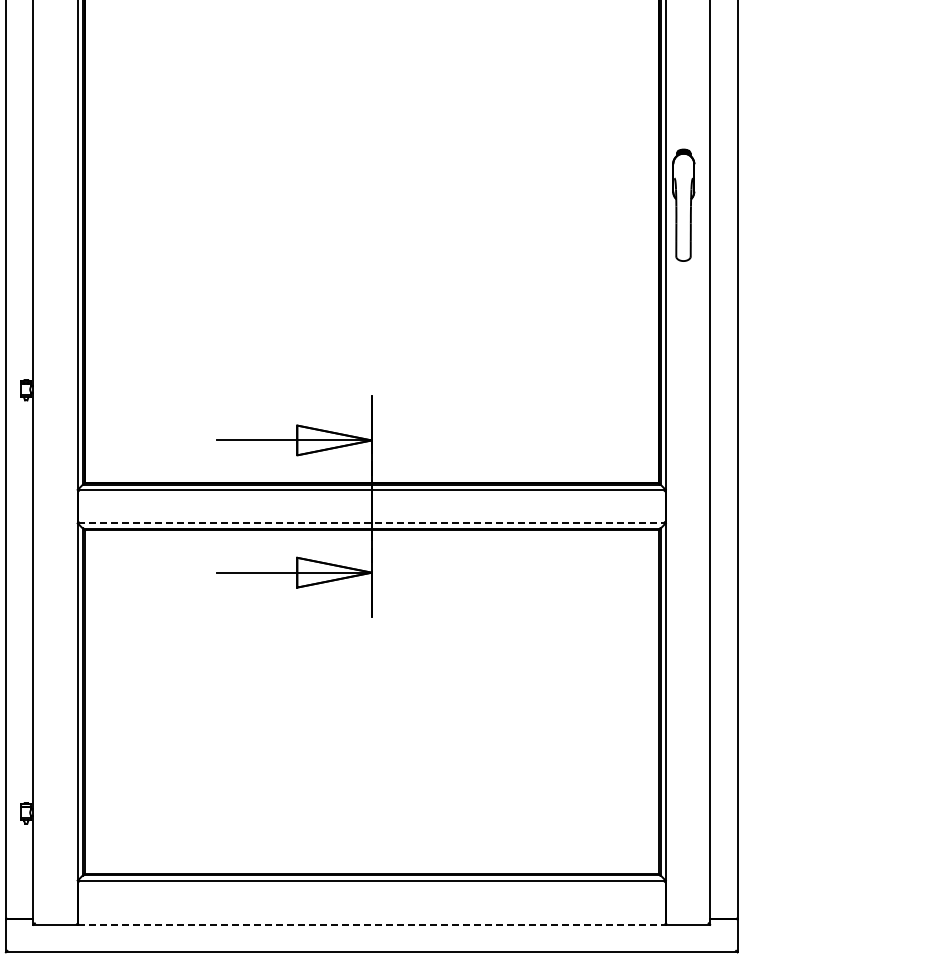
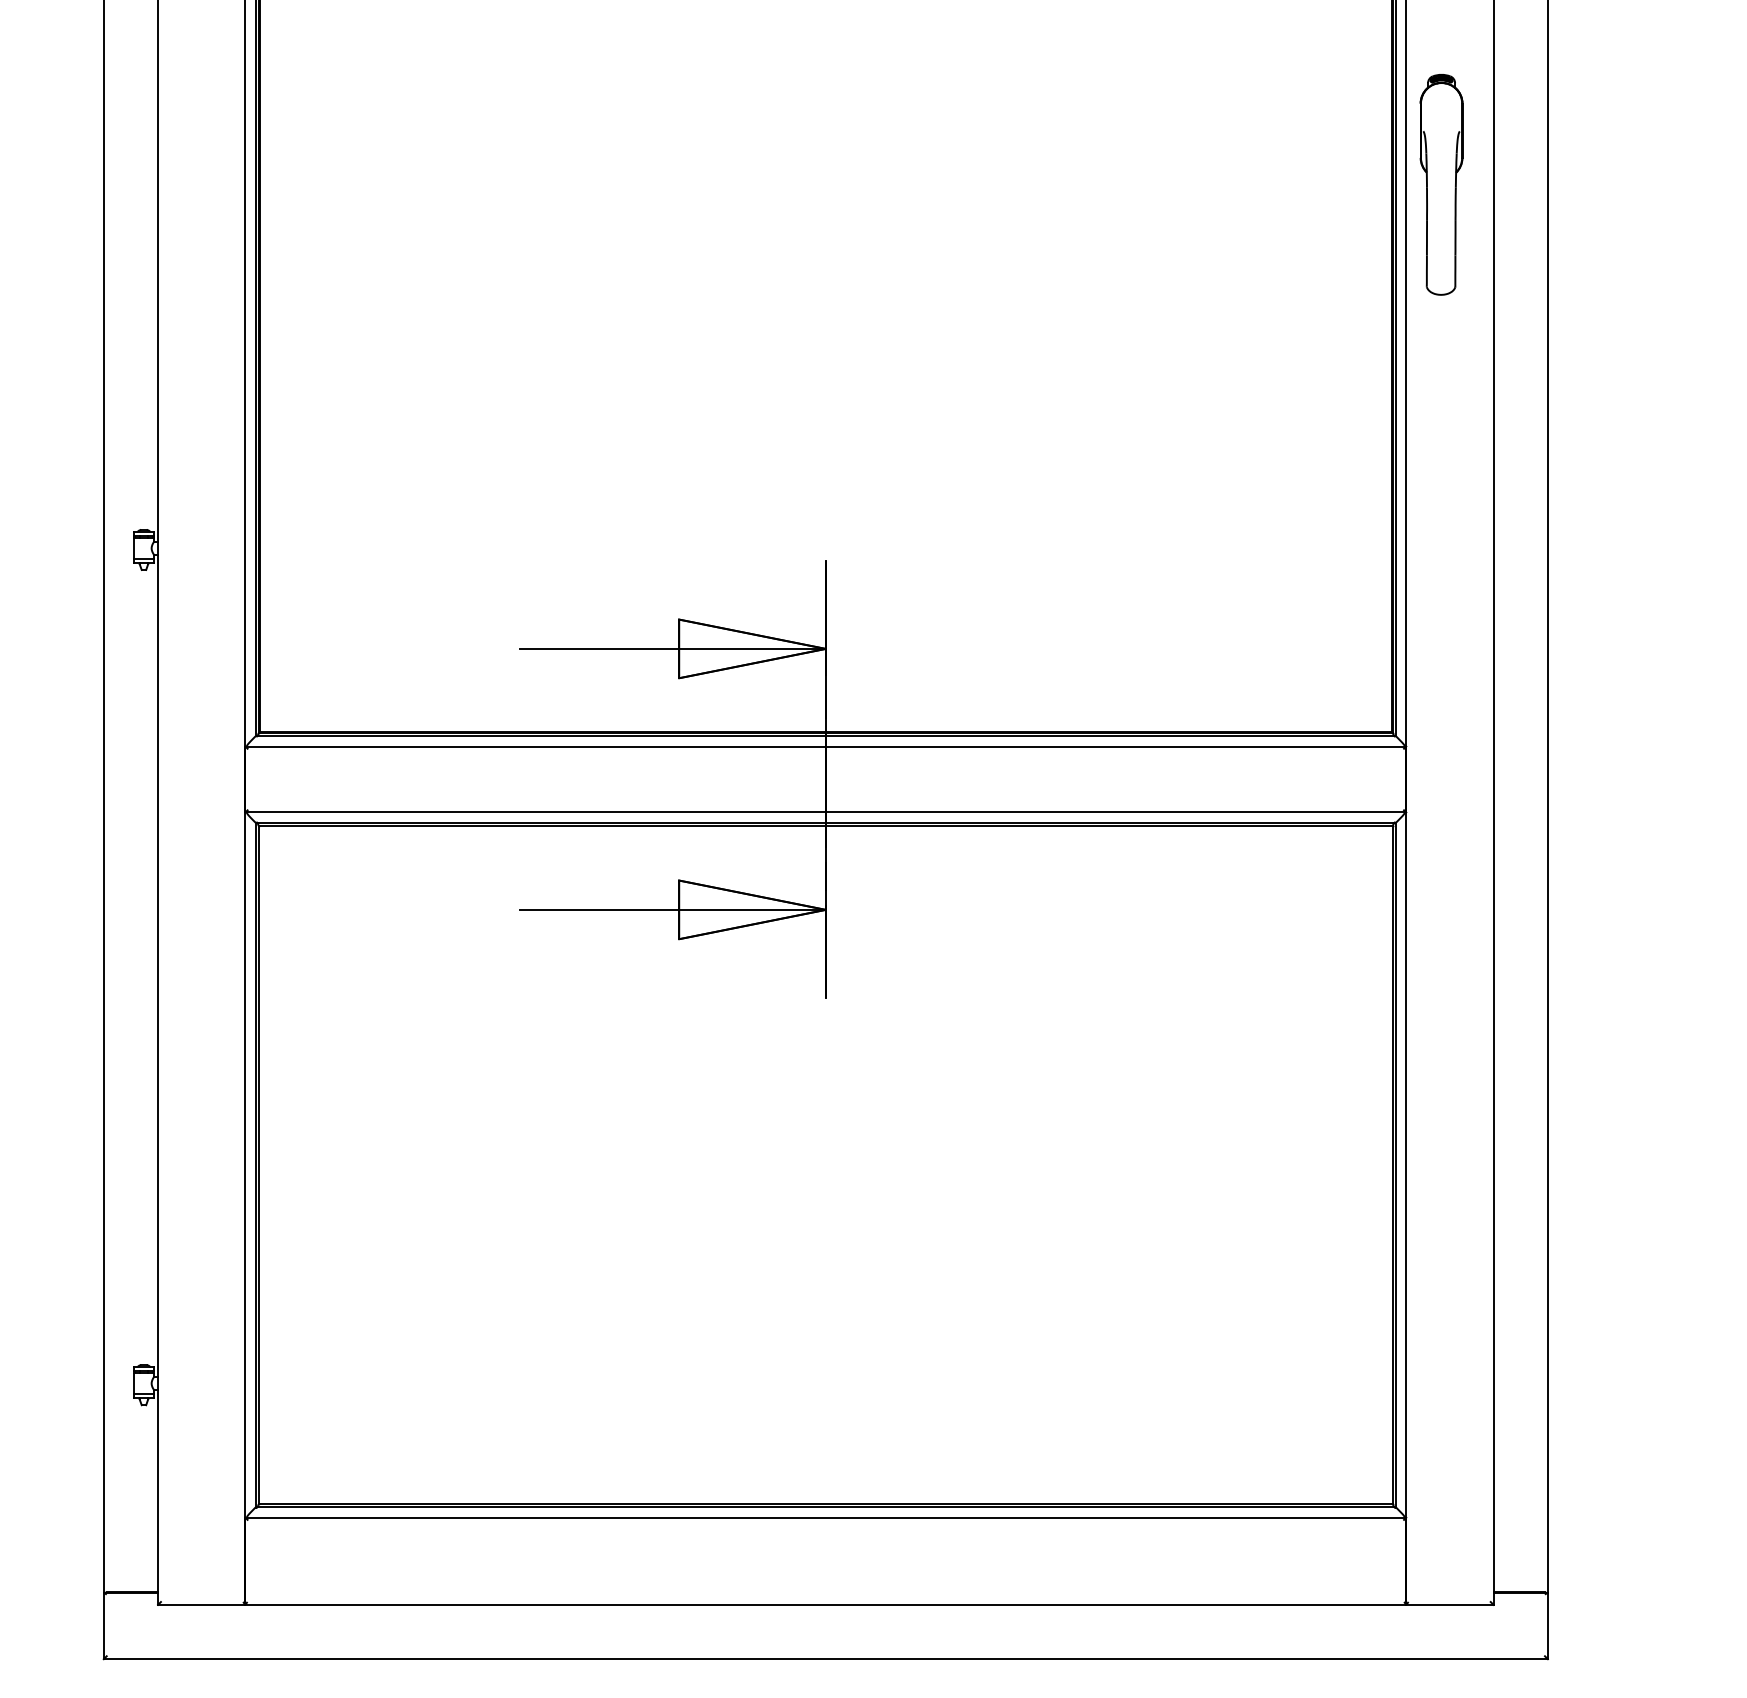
line: (372, 523) -> (827, 812), dashed -> solid
line: (372, 924) -> (827, 1604), dashed -> solid

